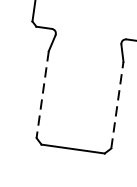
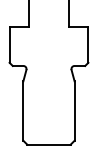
line: (42, 95) -> (23, 111), dashed -> solid
line: (117, 105) -> (74, 111), dashed -> solid

